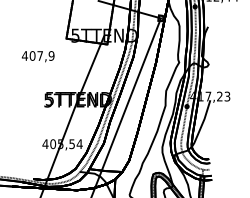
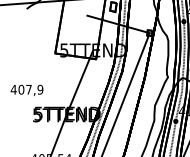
text: (37, 56) -> (26, 90), moved

